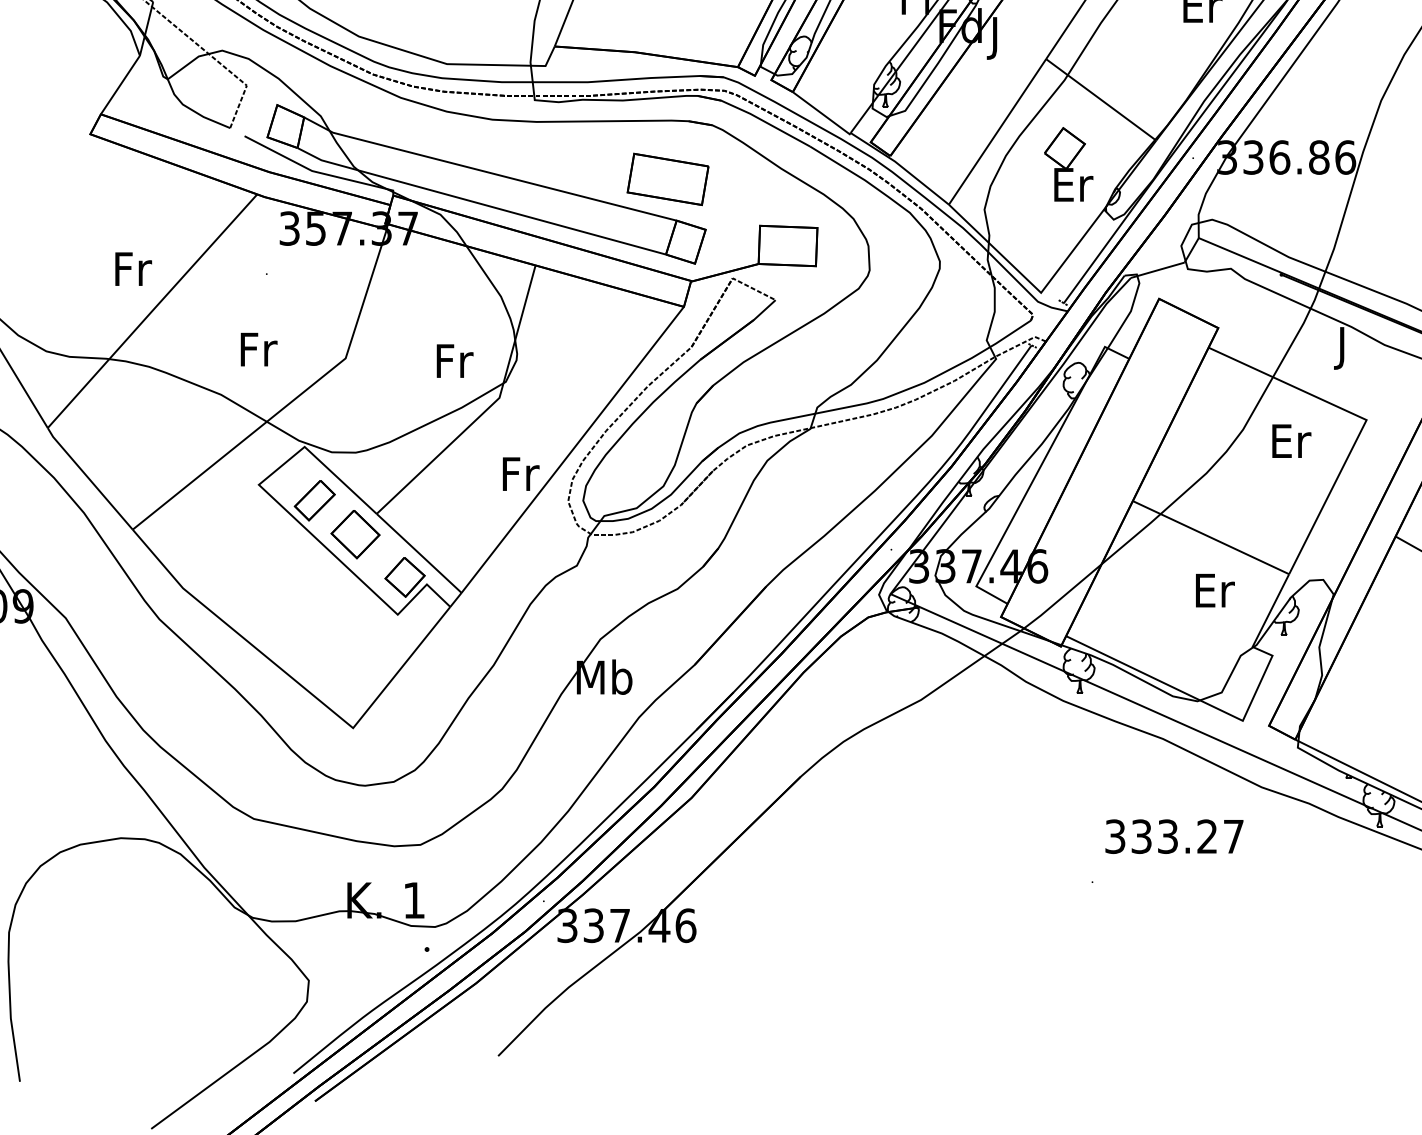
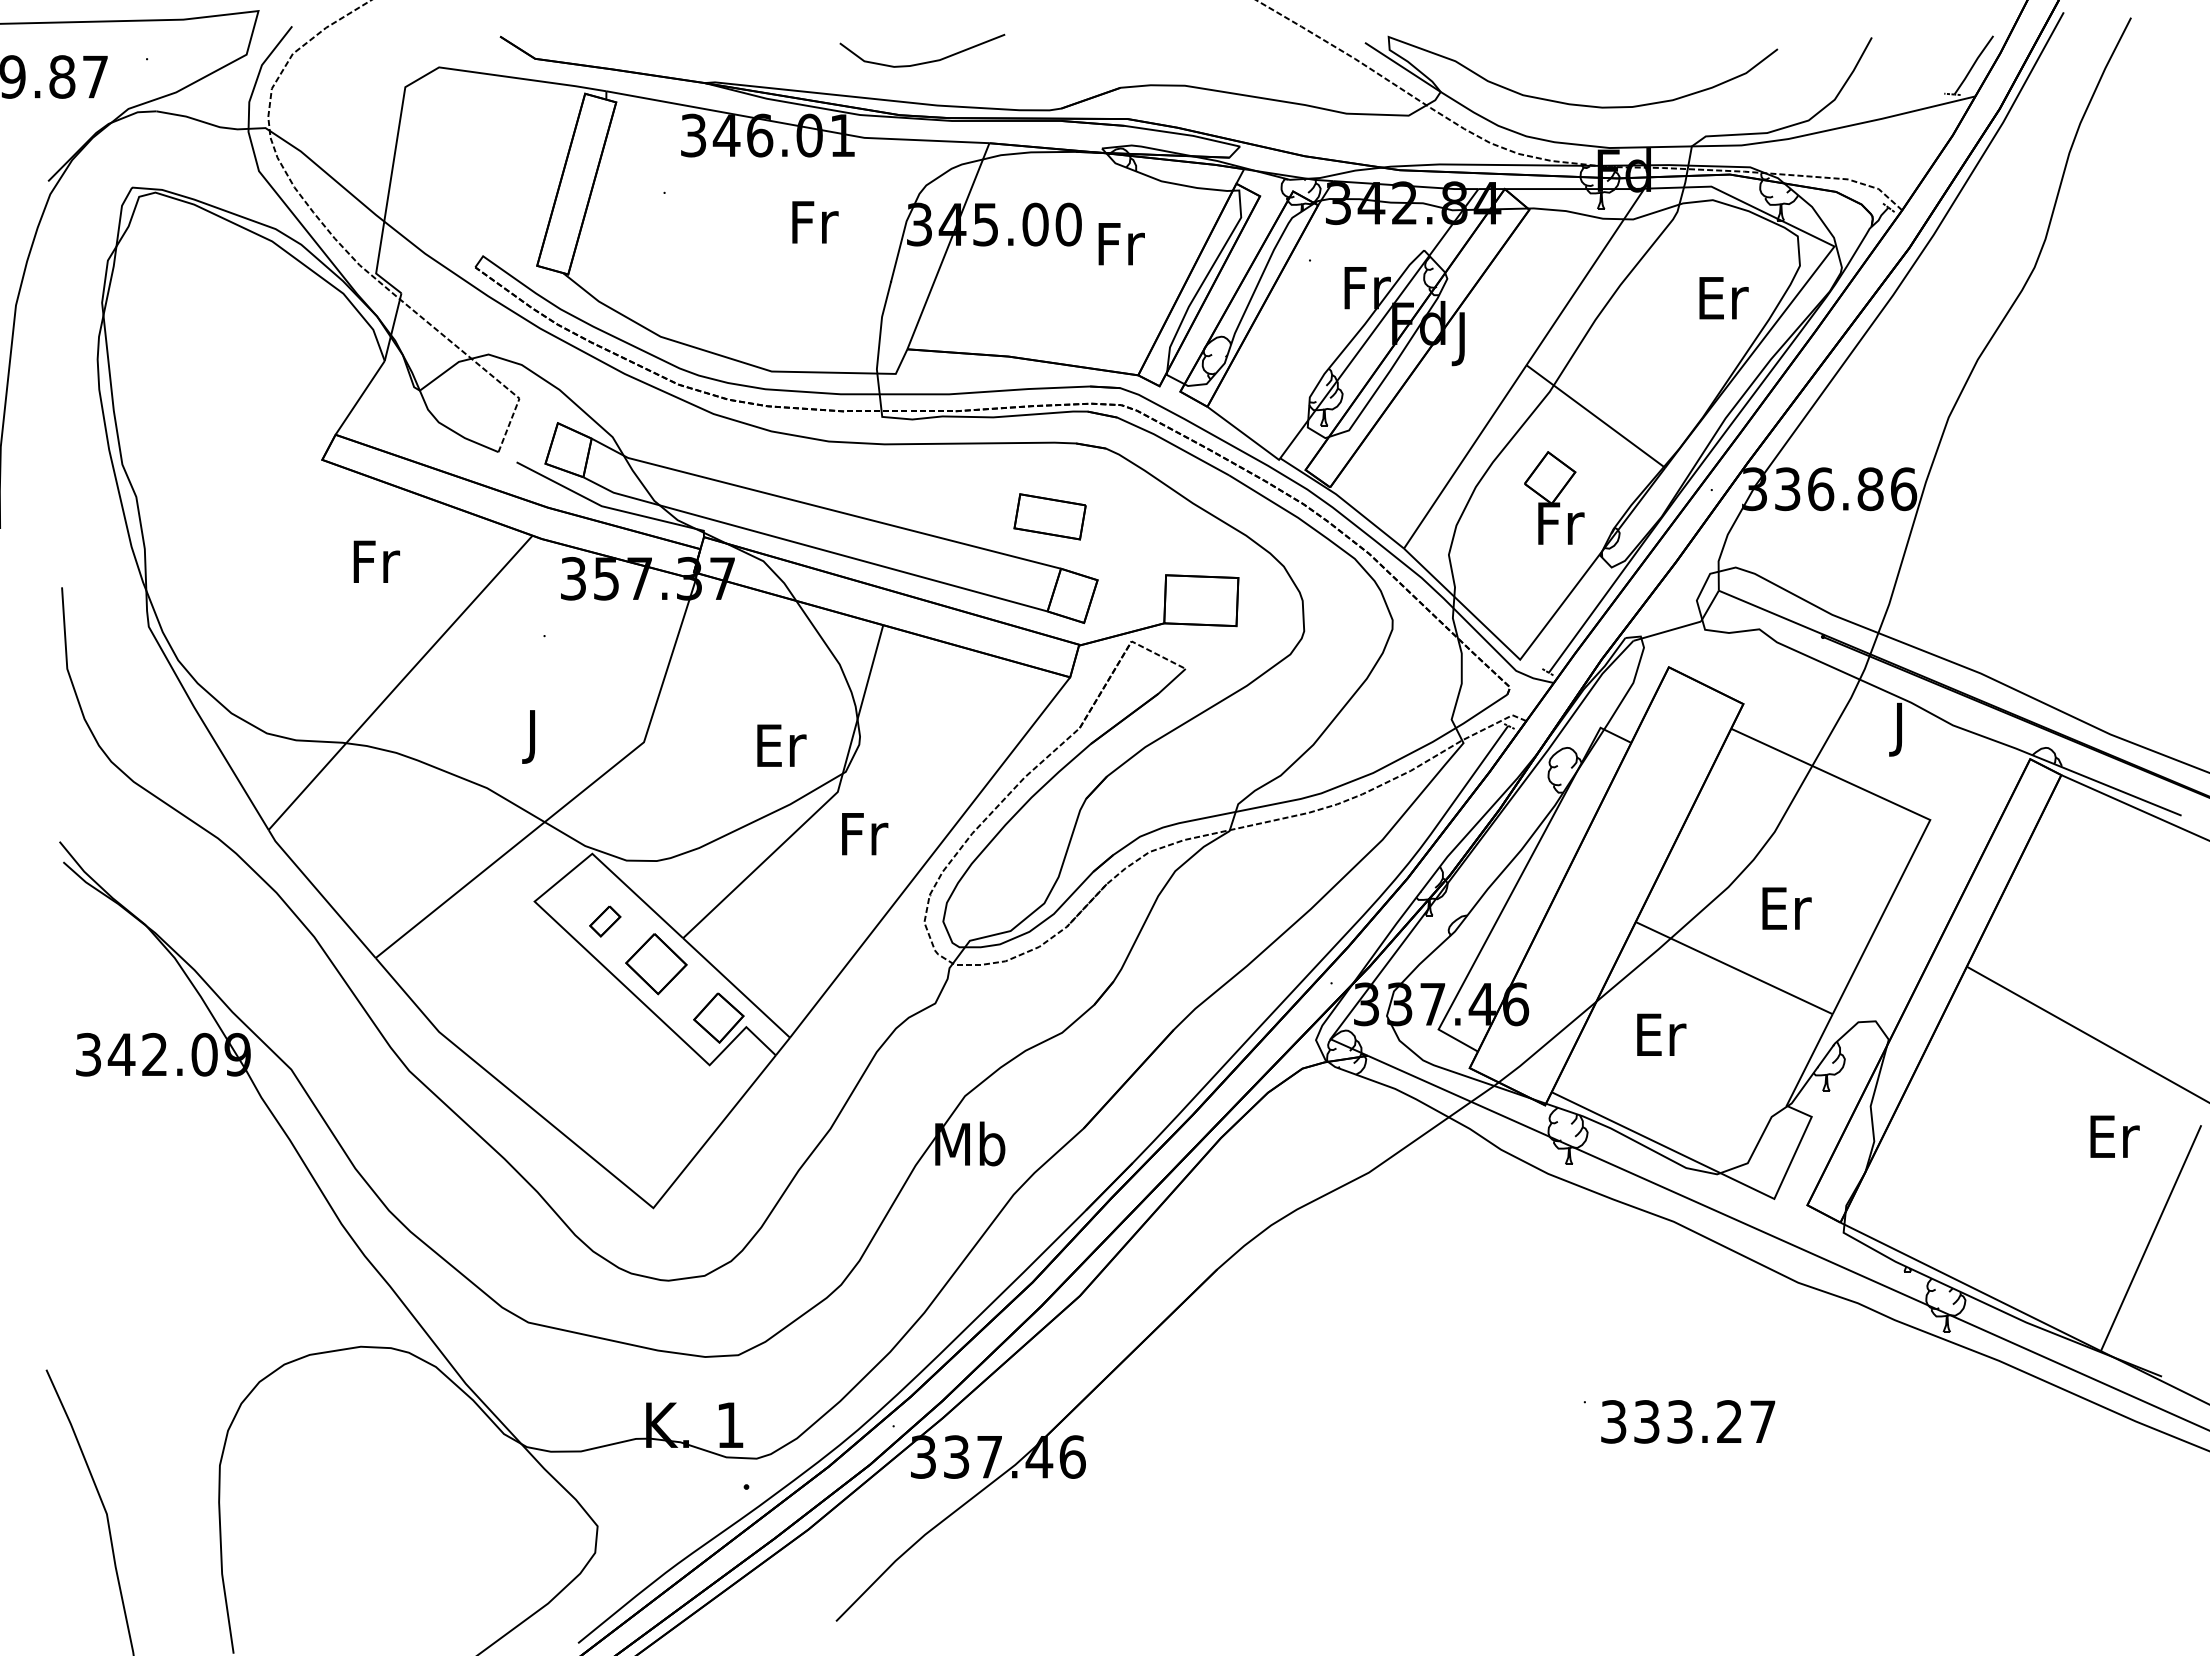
part: (667, 179) -> (1049, 516), size x0.7
text: (1073, 184) -> (1560, 523), Er -> Fr
text: (133, 268) -> (376, 561), moved
text: (259, 353) -> (535, 736), Fr -> J
text: (454, 360) -> (781, 745), Fr -> Er
text: (1291, 441) -> (1786, 908), moved
text: (521, 474) -> (865, 834), moved
part: (315, 500) -> (605, 921), size x0.6
text: (1215, 590) -> (1661, 1034), moved
text: (1174, 836) -> (1688, 1421), moved

